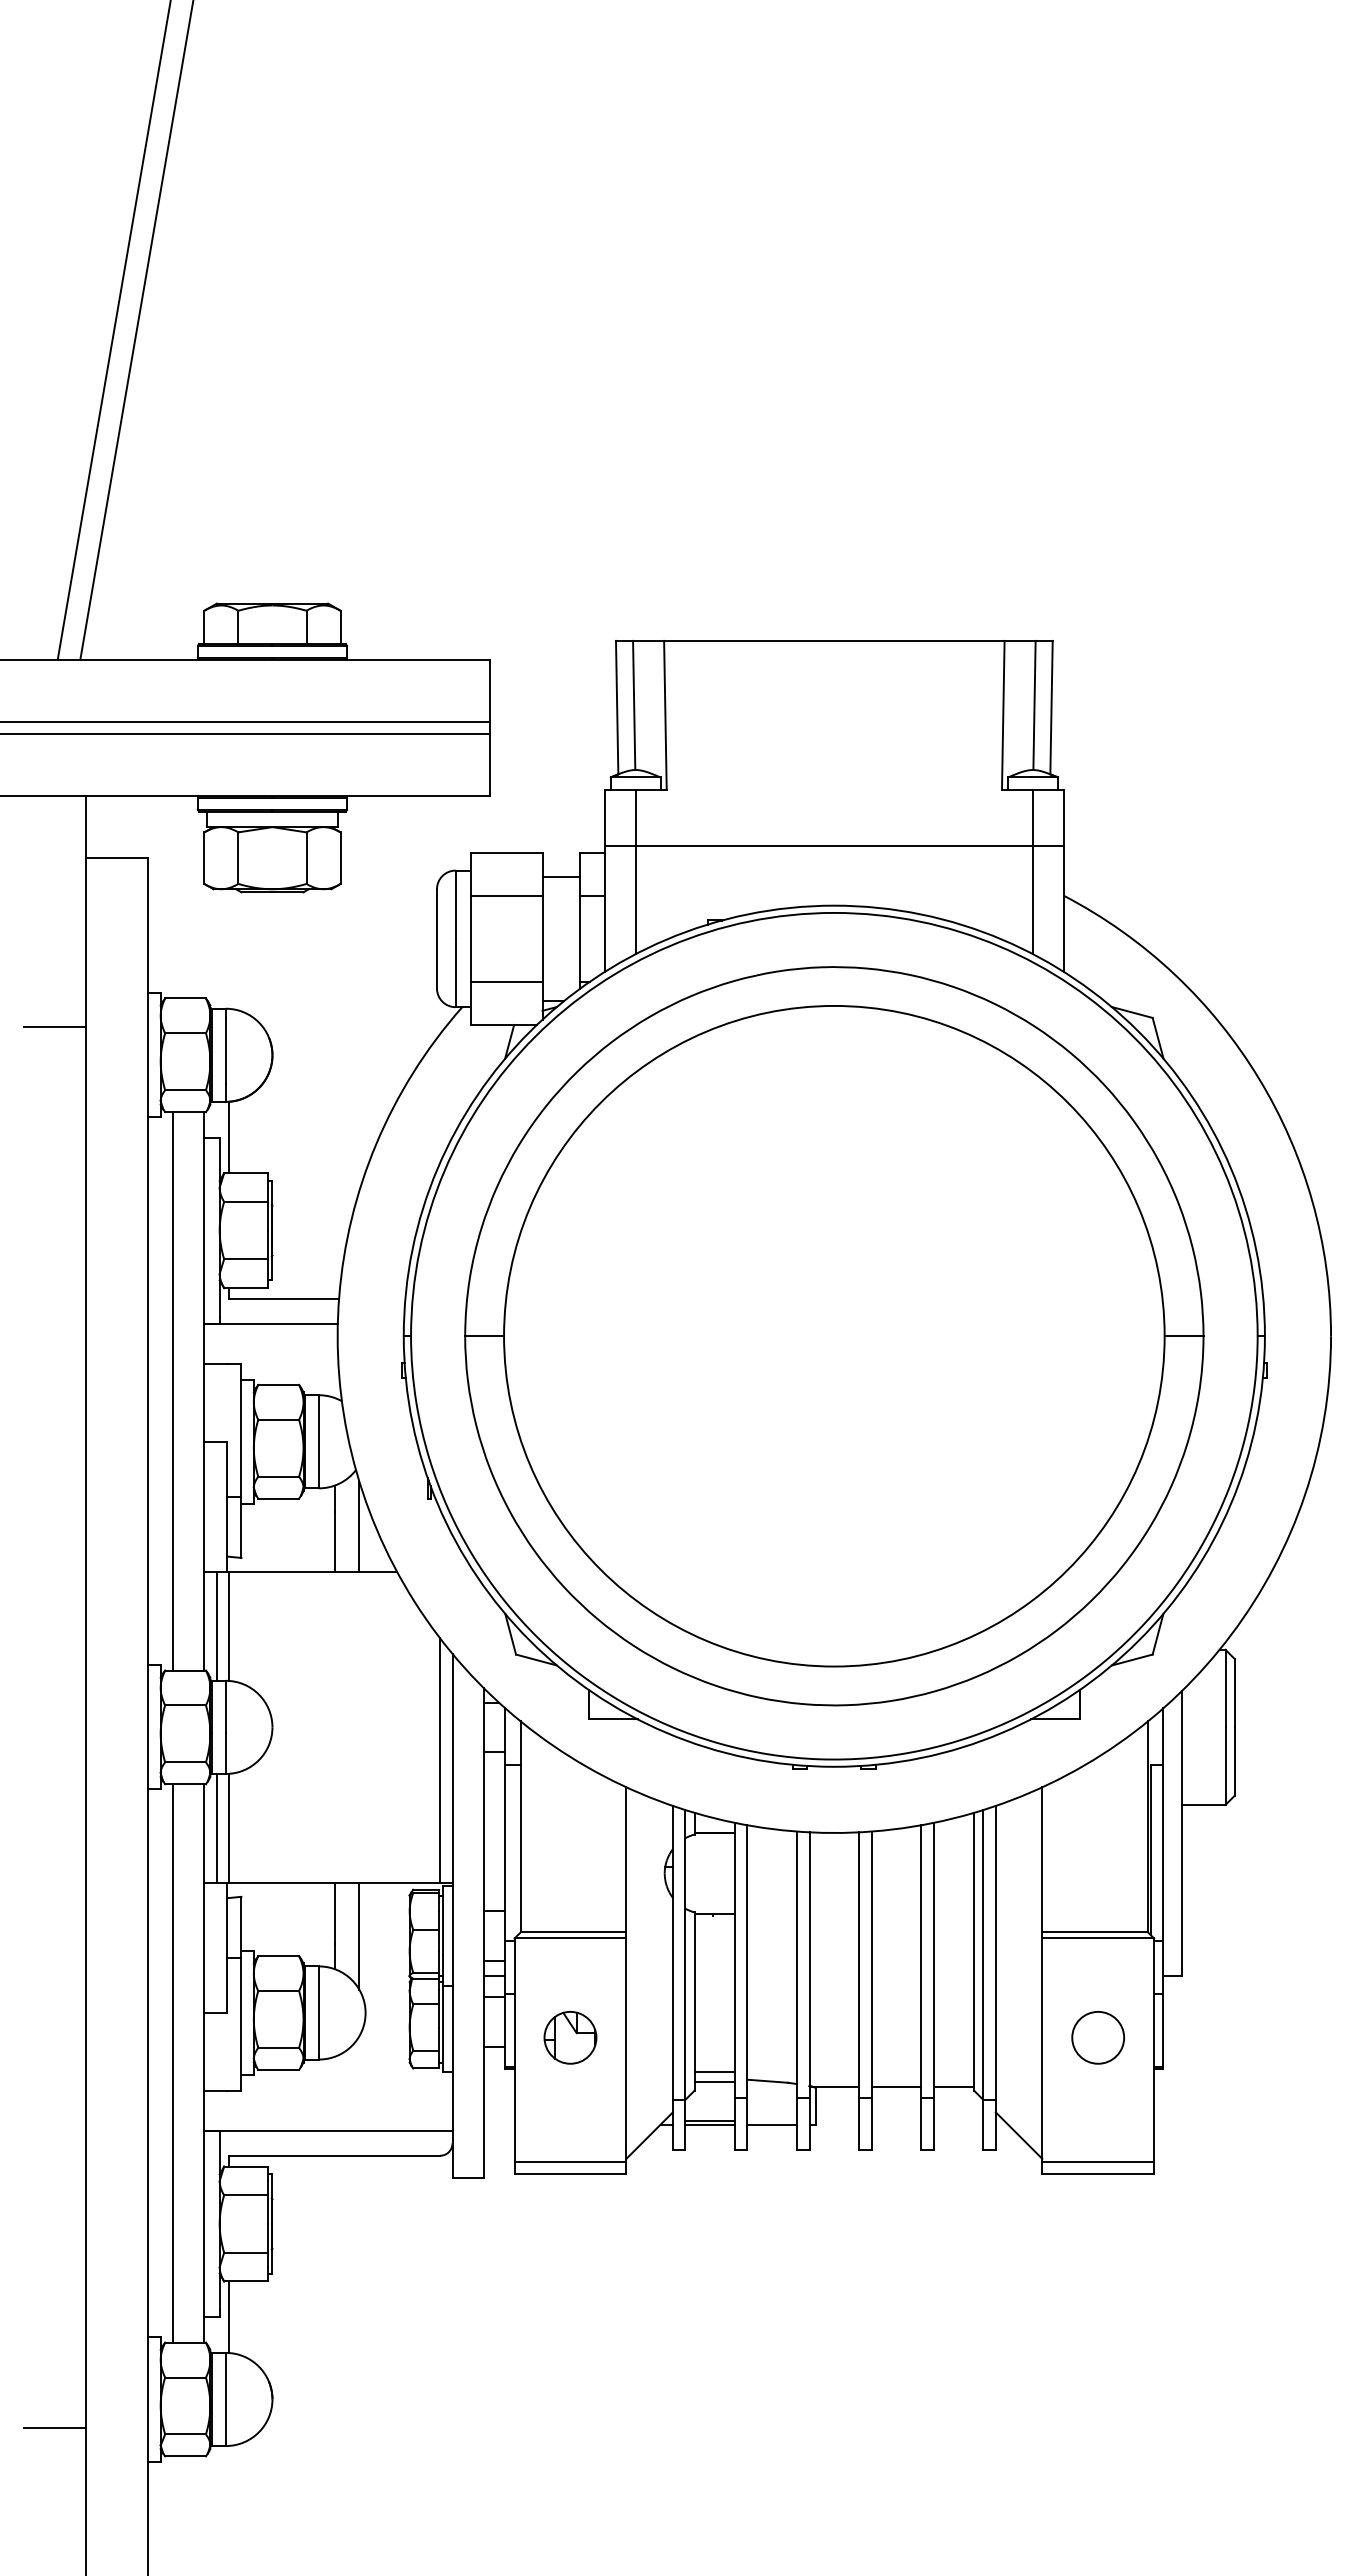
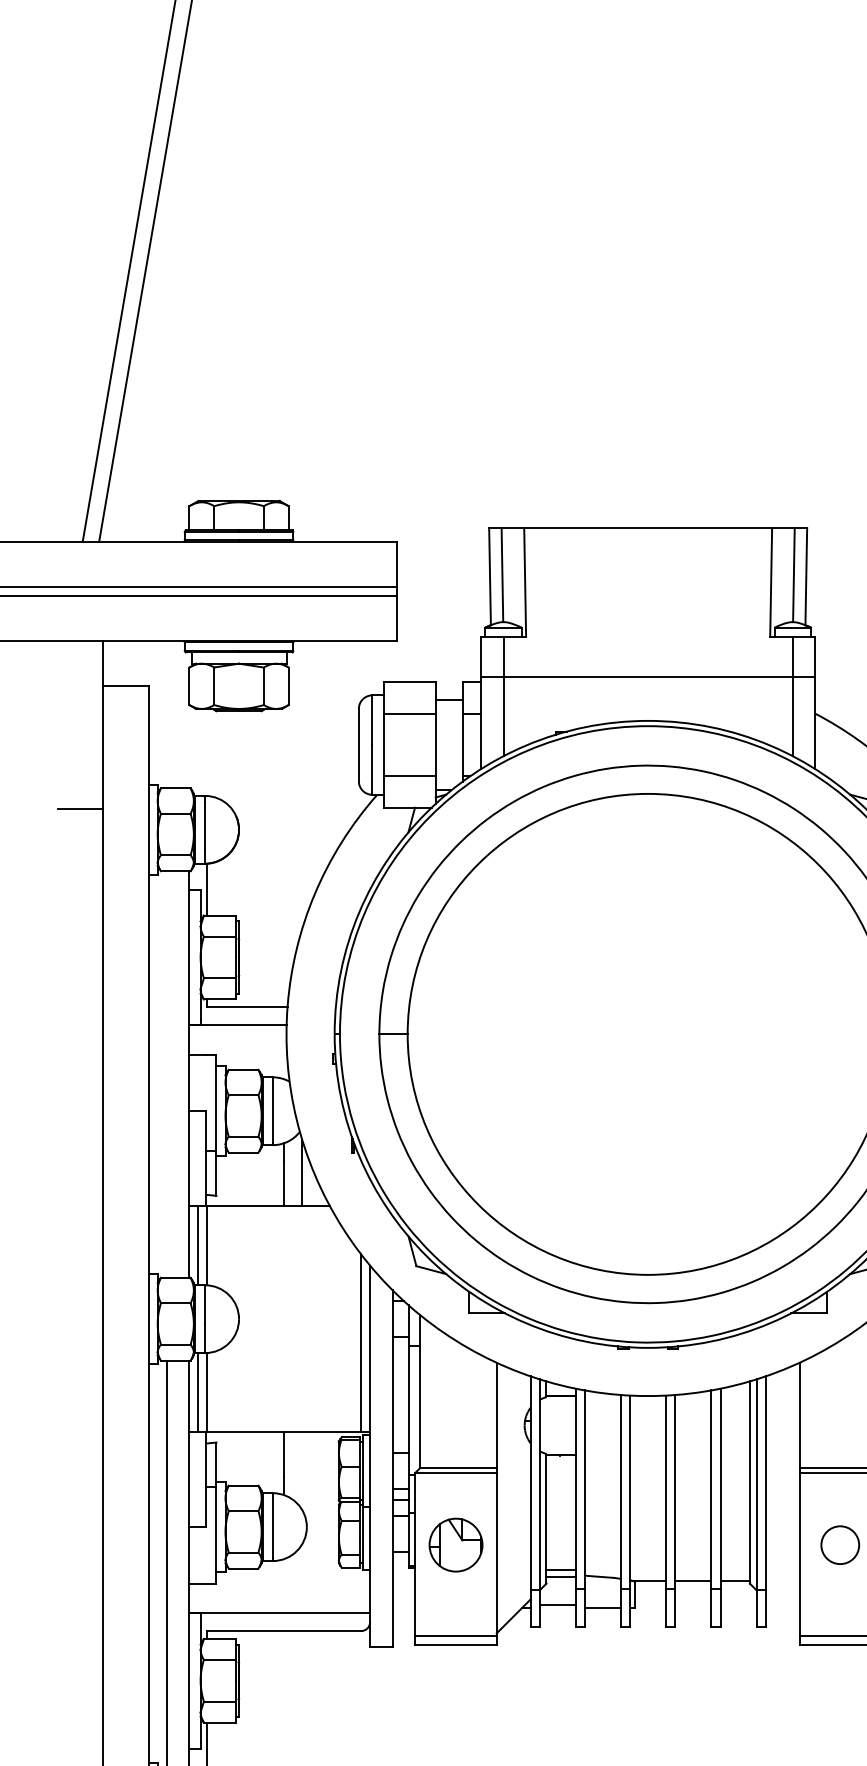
line: (173, 1391) -> (167, 1074), removed
line: (359, 1935) -> (302, 1470), removed
part: (570, 2037) -> (456, 1544), size x1.4
line: (710, 2124) -> (557, 1608), removed
line: (1018, 2135) -> (782, 1616), removed

